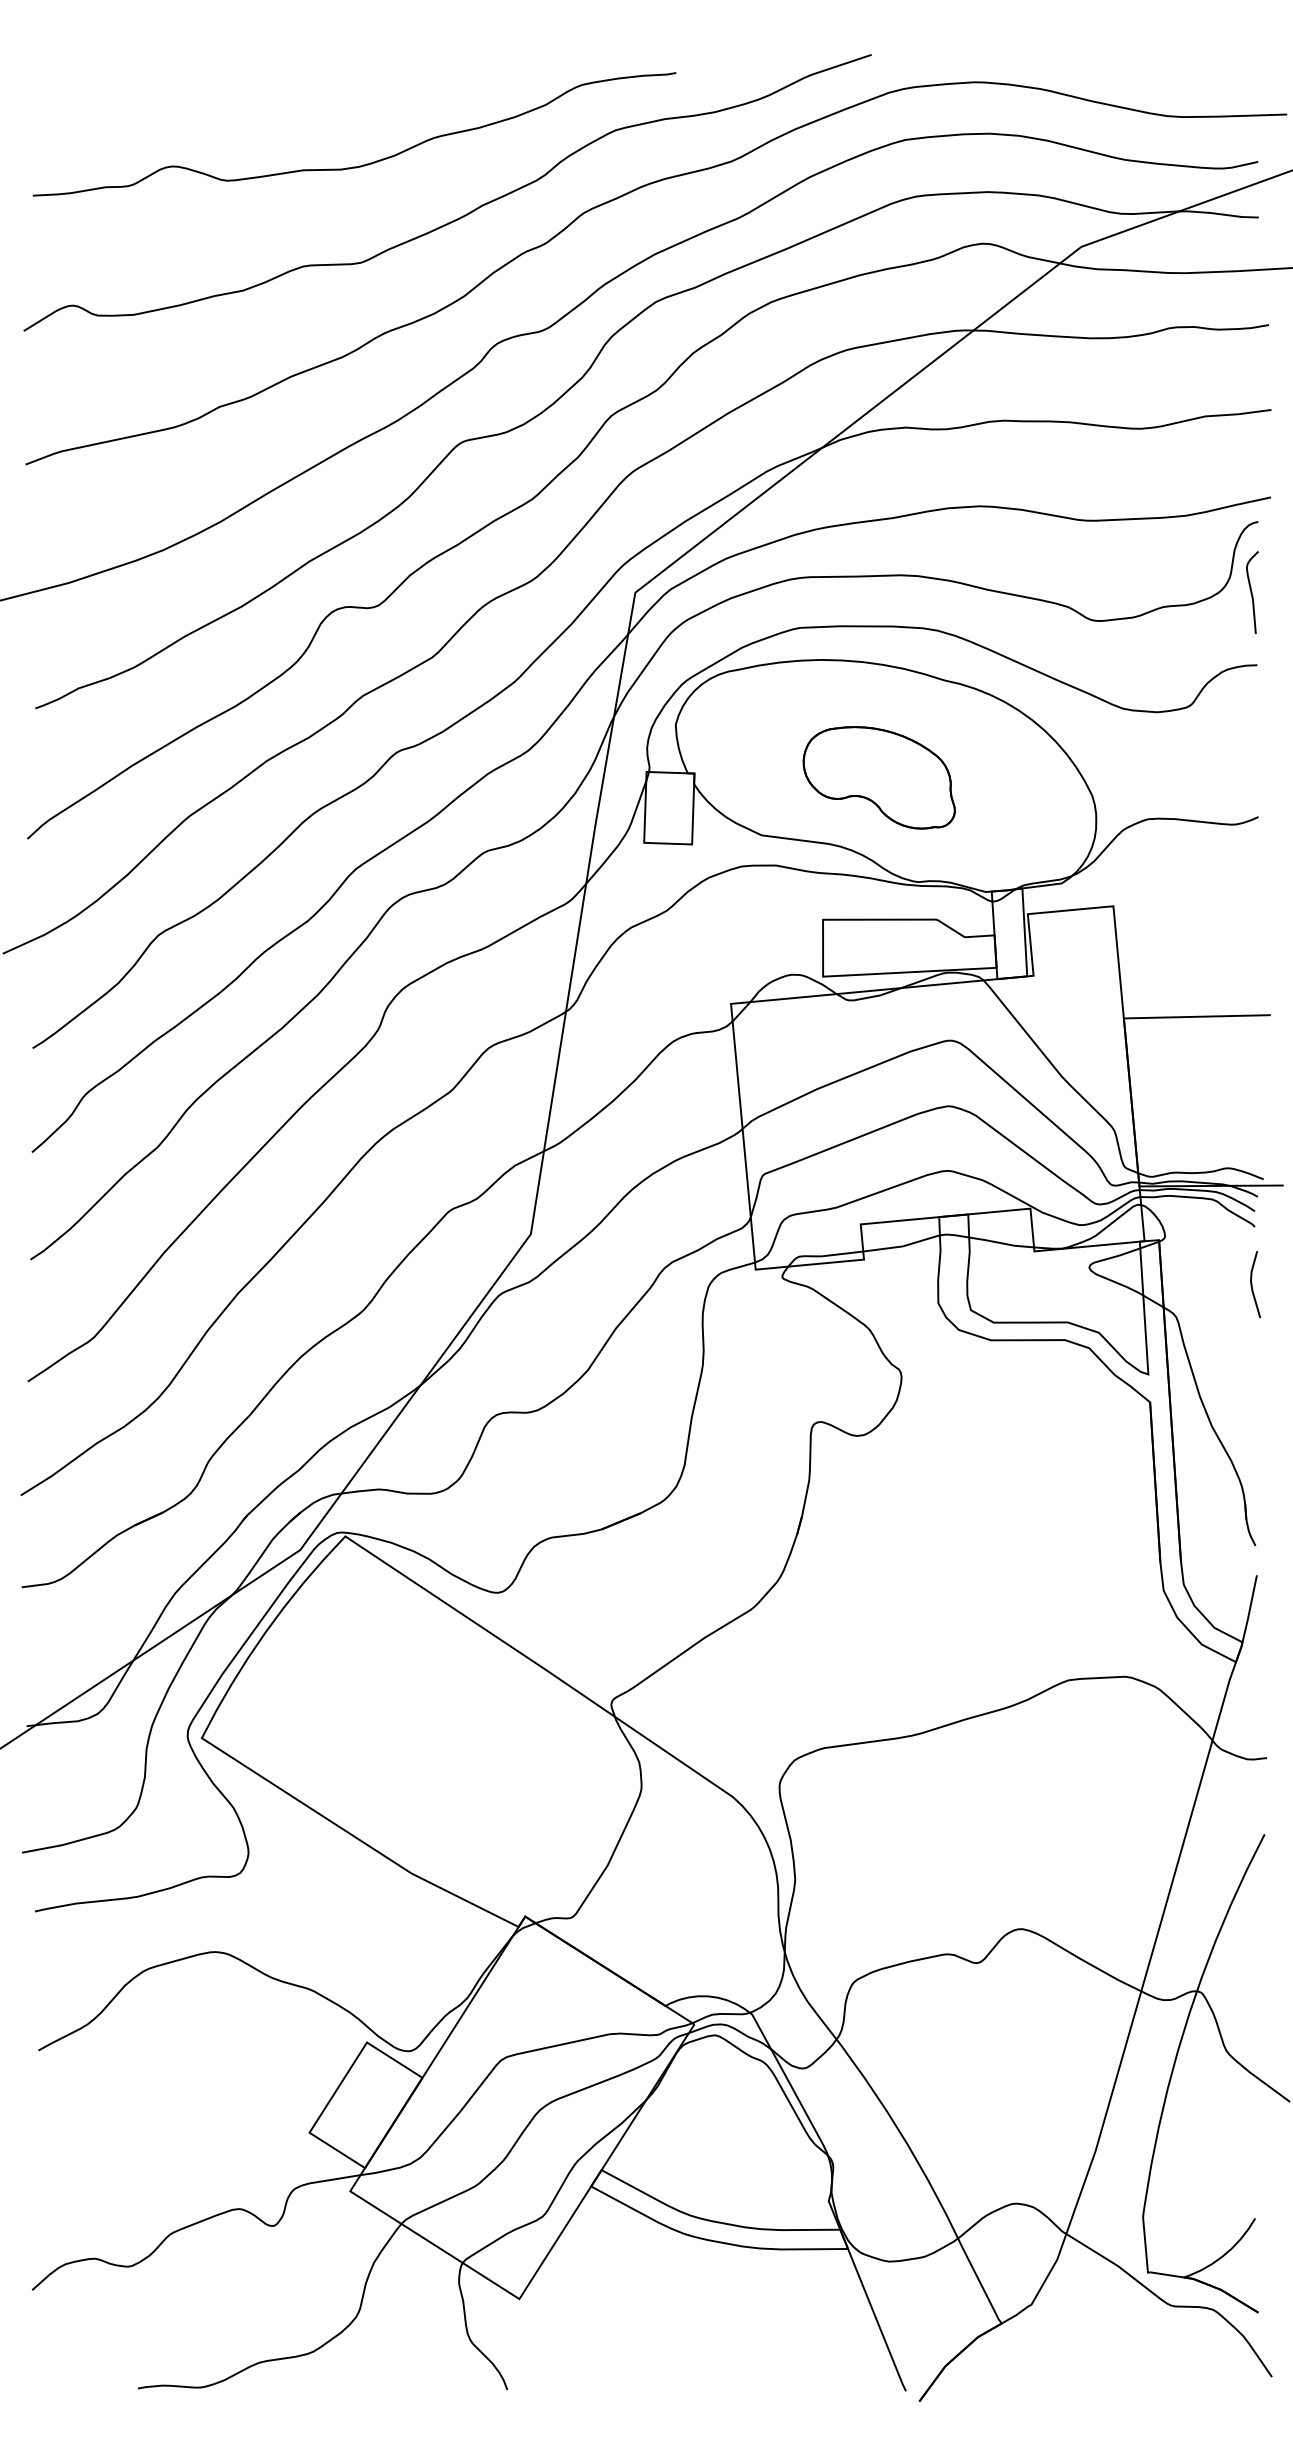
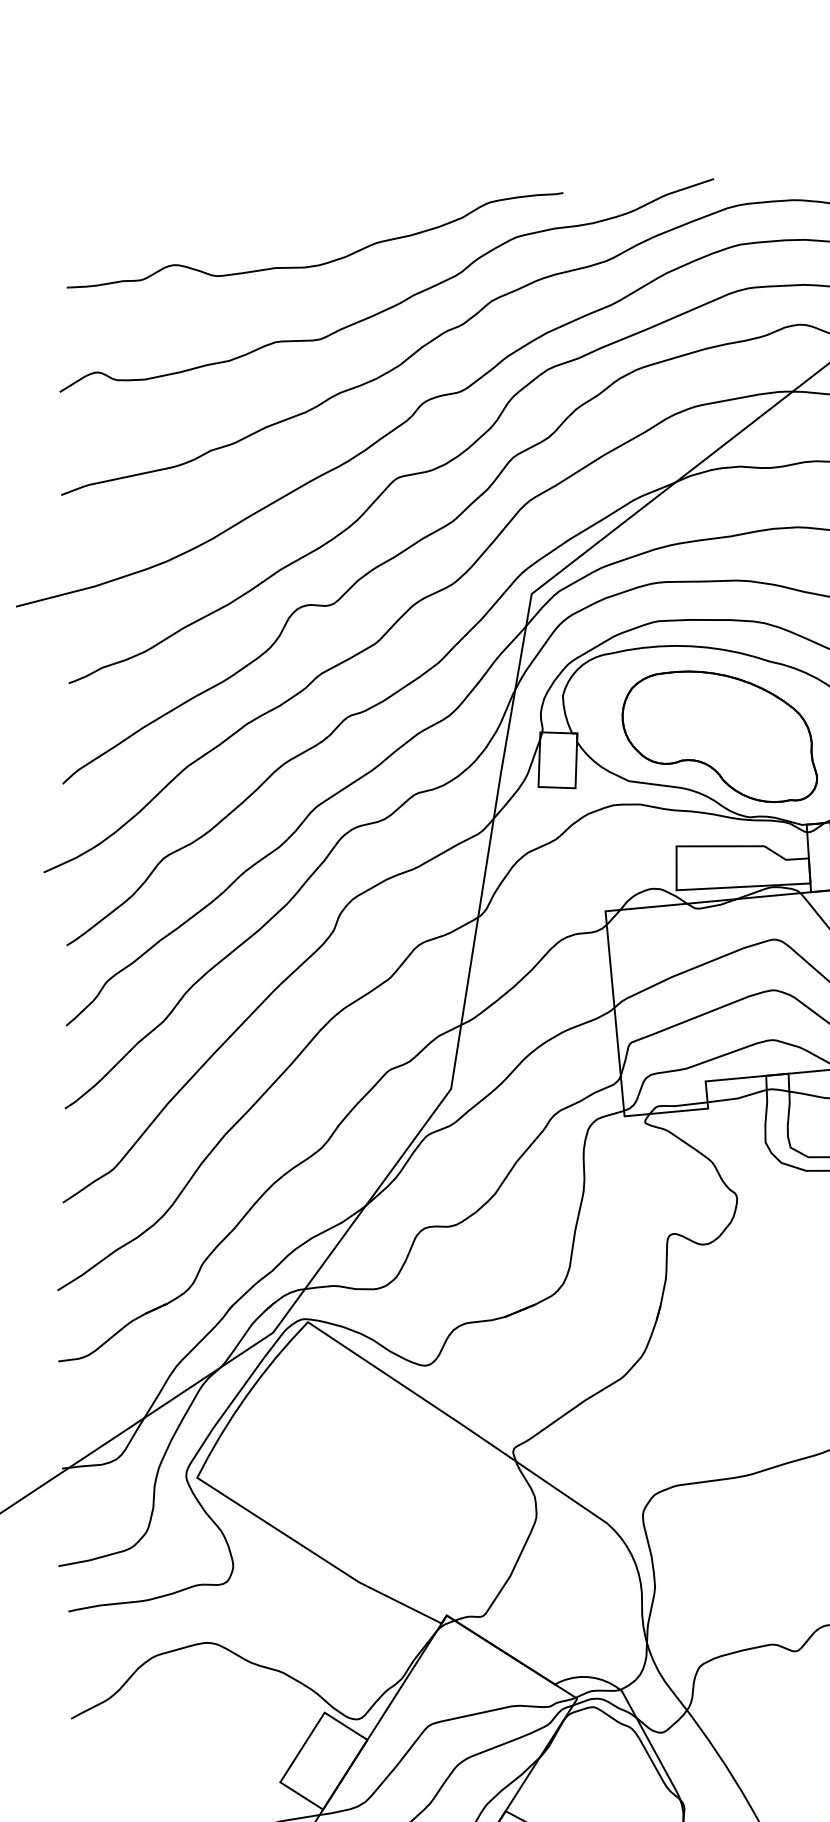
part: (879, 777) -> (720, 736), size x1.67

